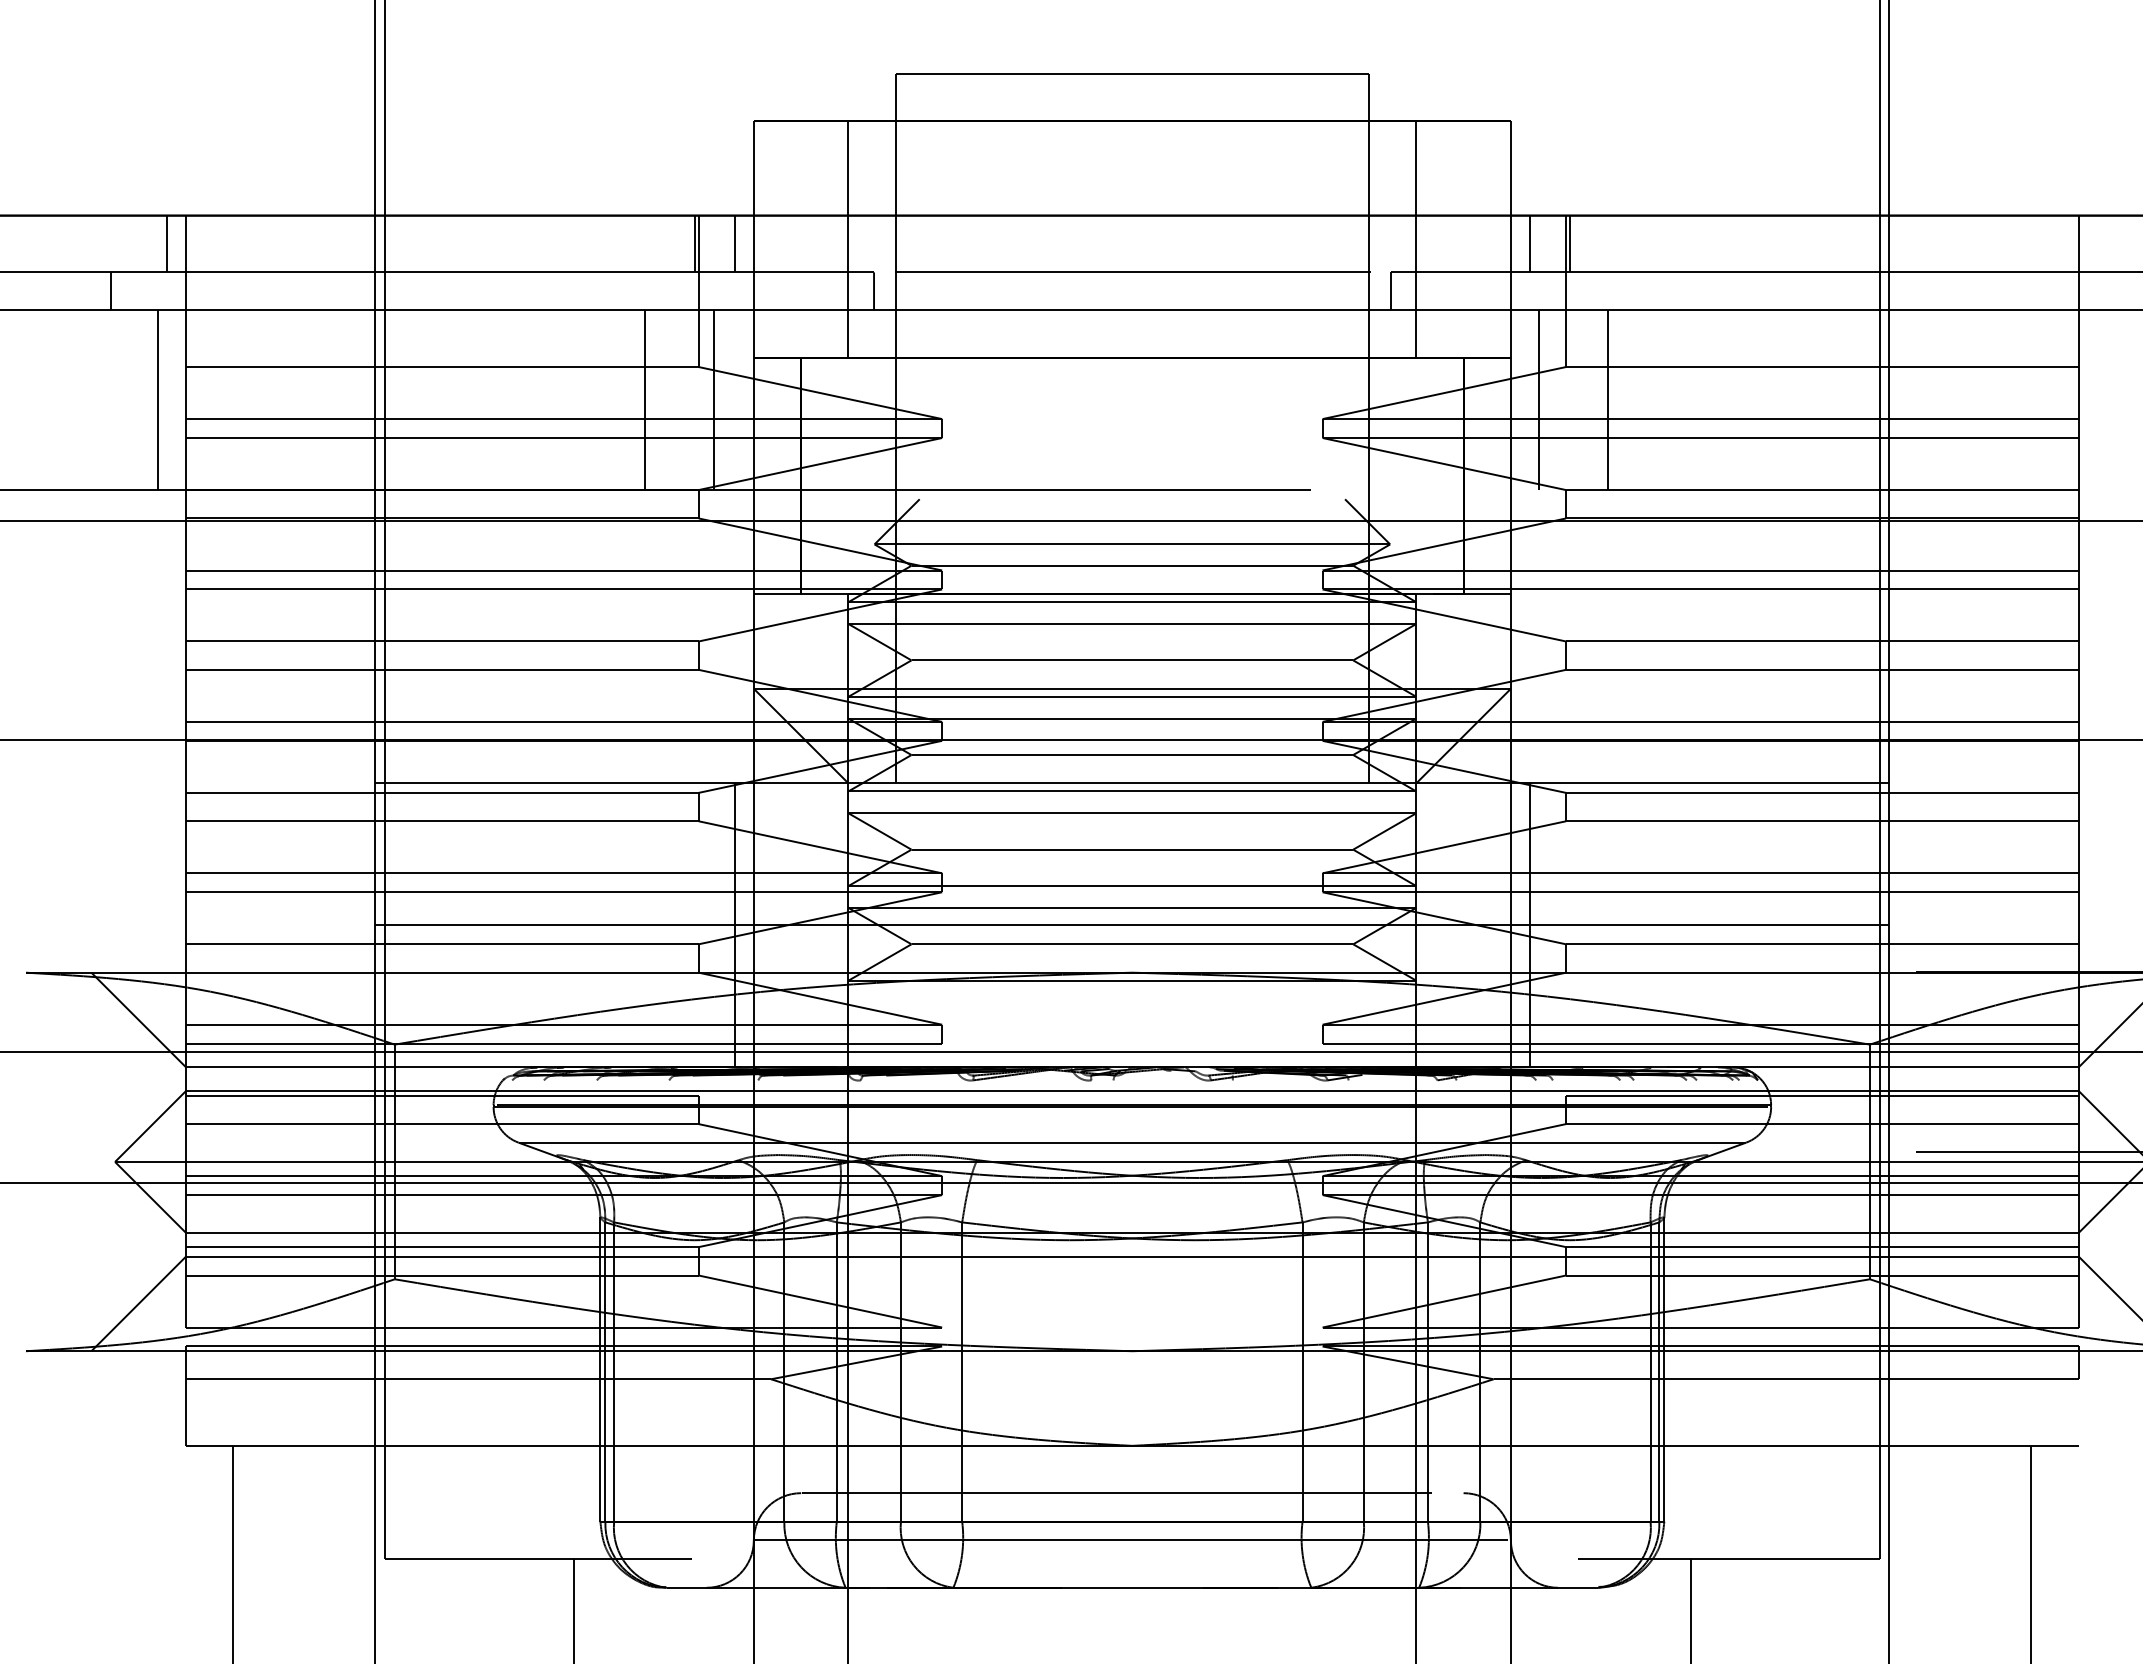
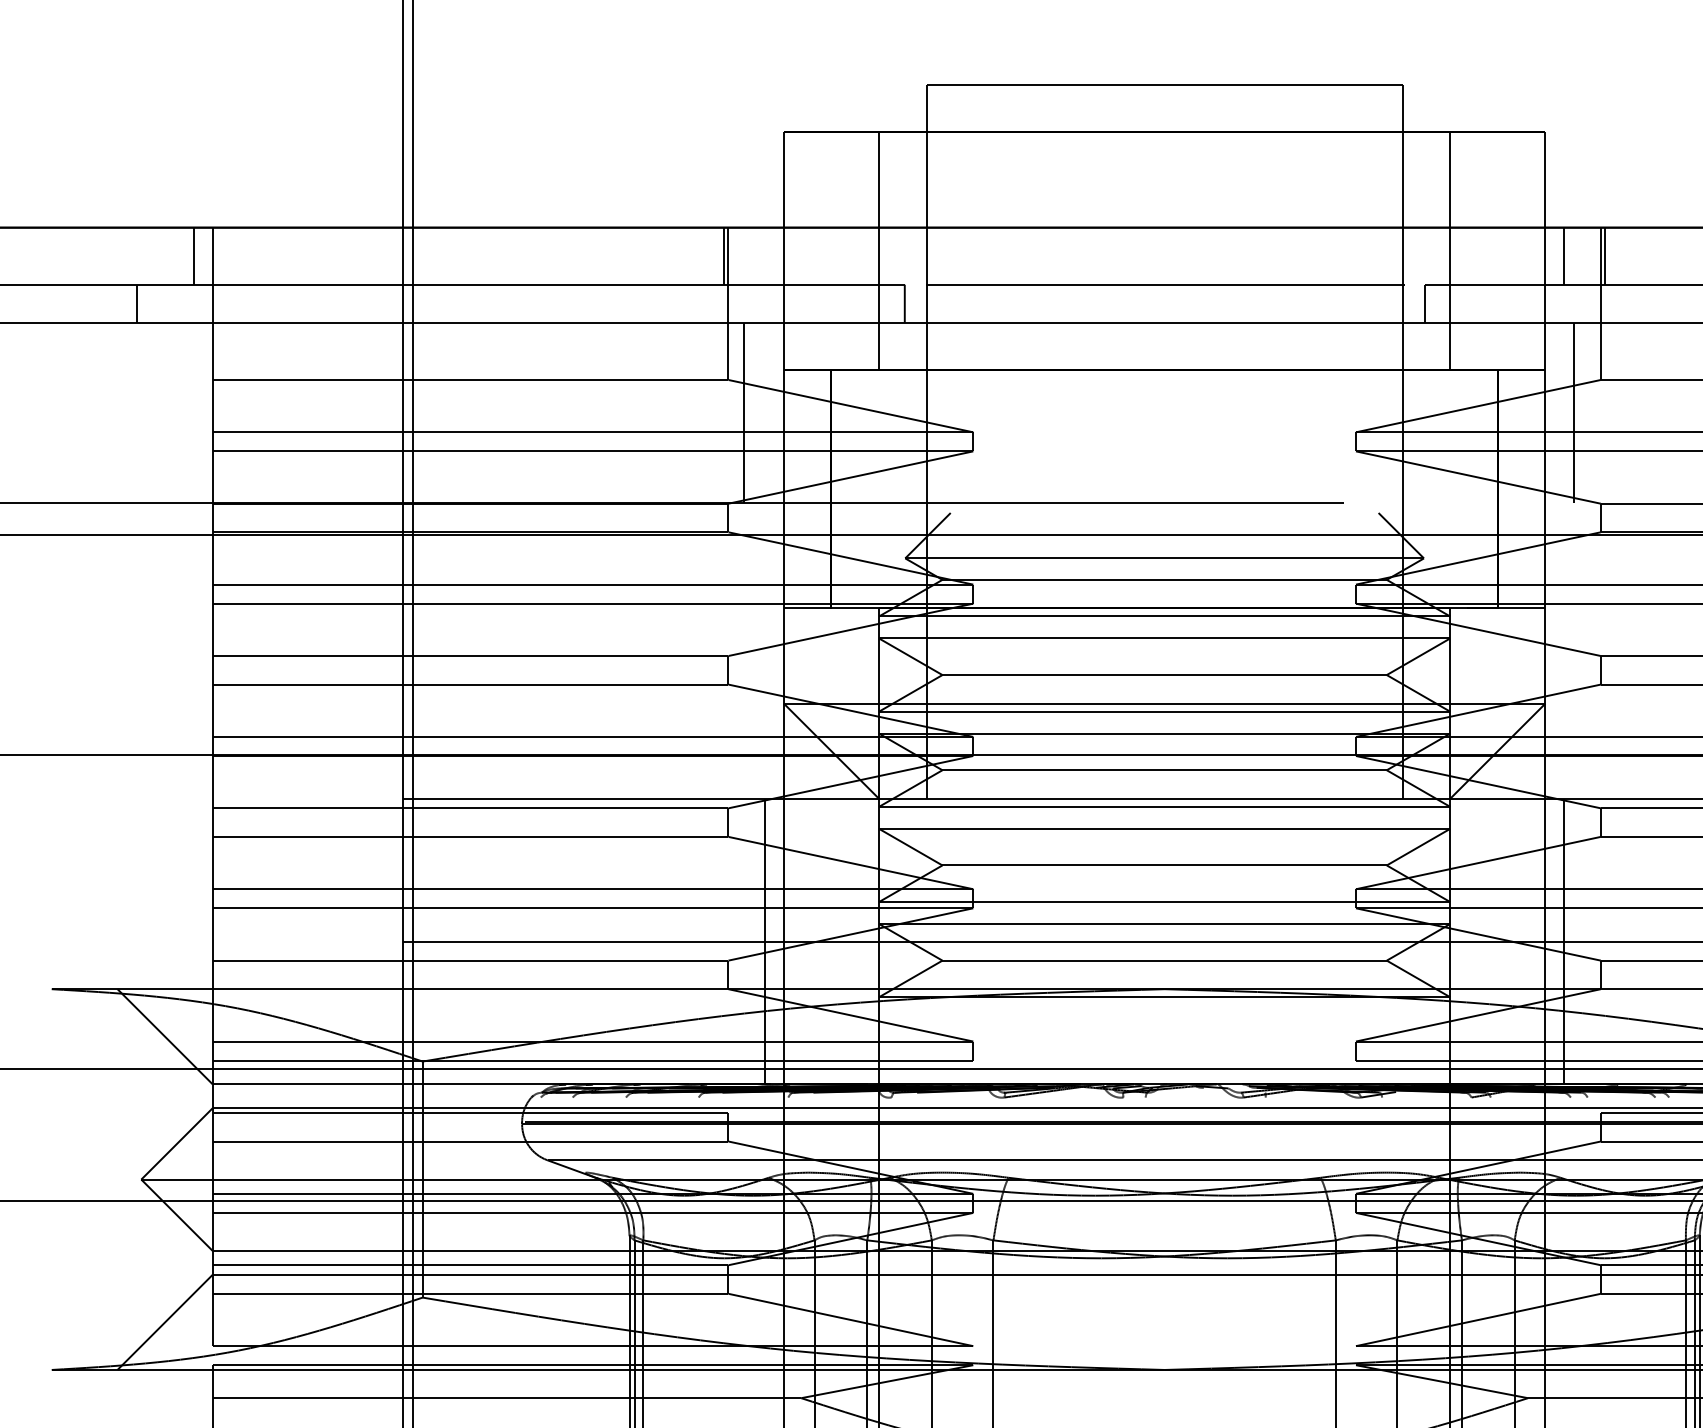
line: (734, 243) -> (764, 255), removed
line: (158, 399) -> (185, 412), removed
line: (645, 399) -> (674, 412), removed
line: (1607, 399) -> (1642, 412), removed

